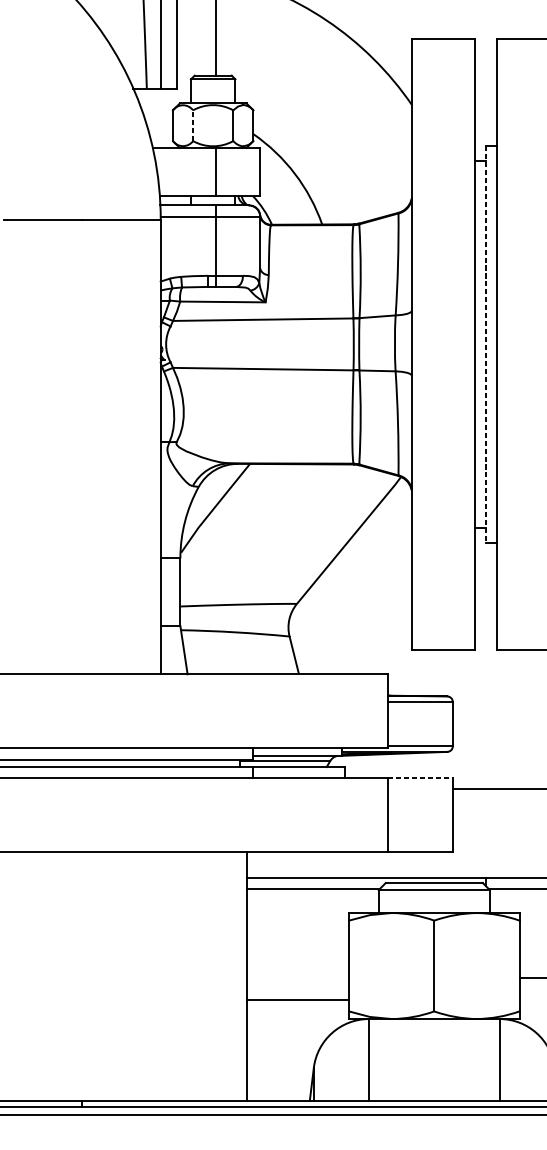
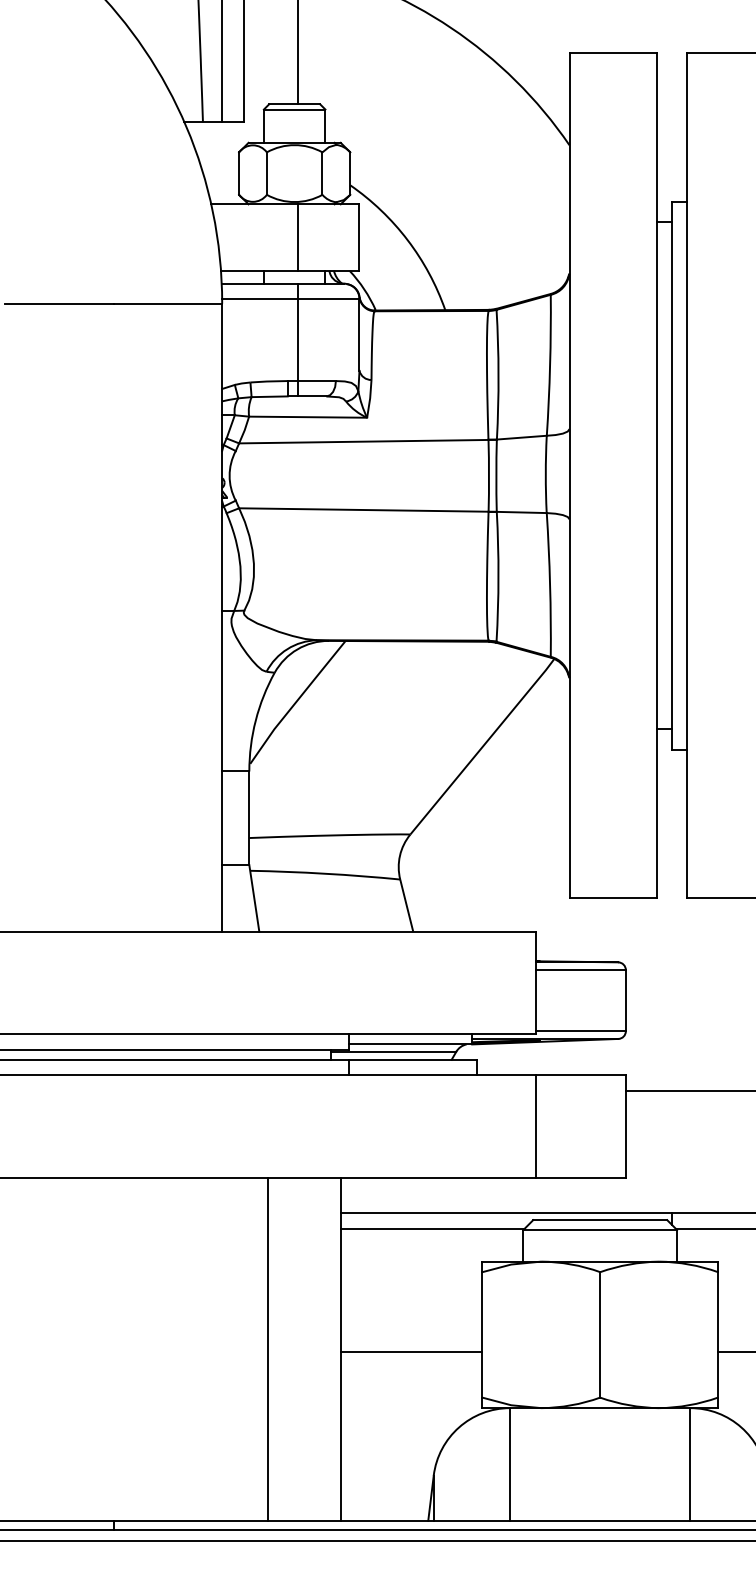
line: (192, 125) -> (266, 173), dashed -> solid
line: (485, 344) -> (671, 476), dashed -> solid
line: (420, 778) -> (581, 1075), dashed -> solid
line: (194, 975) -> (268, 1348), added
line: (297, 999) -> (411, 1351), moved

